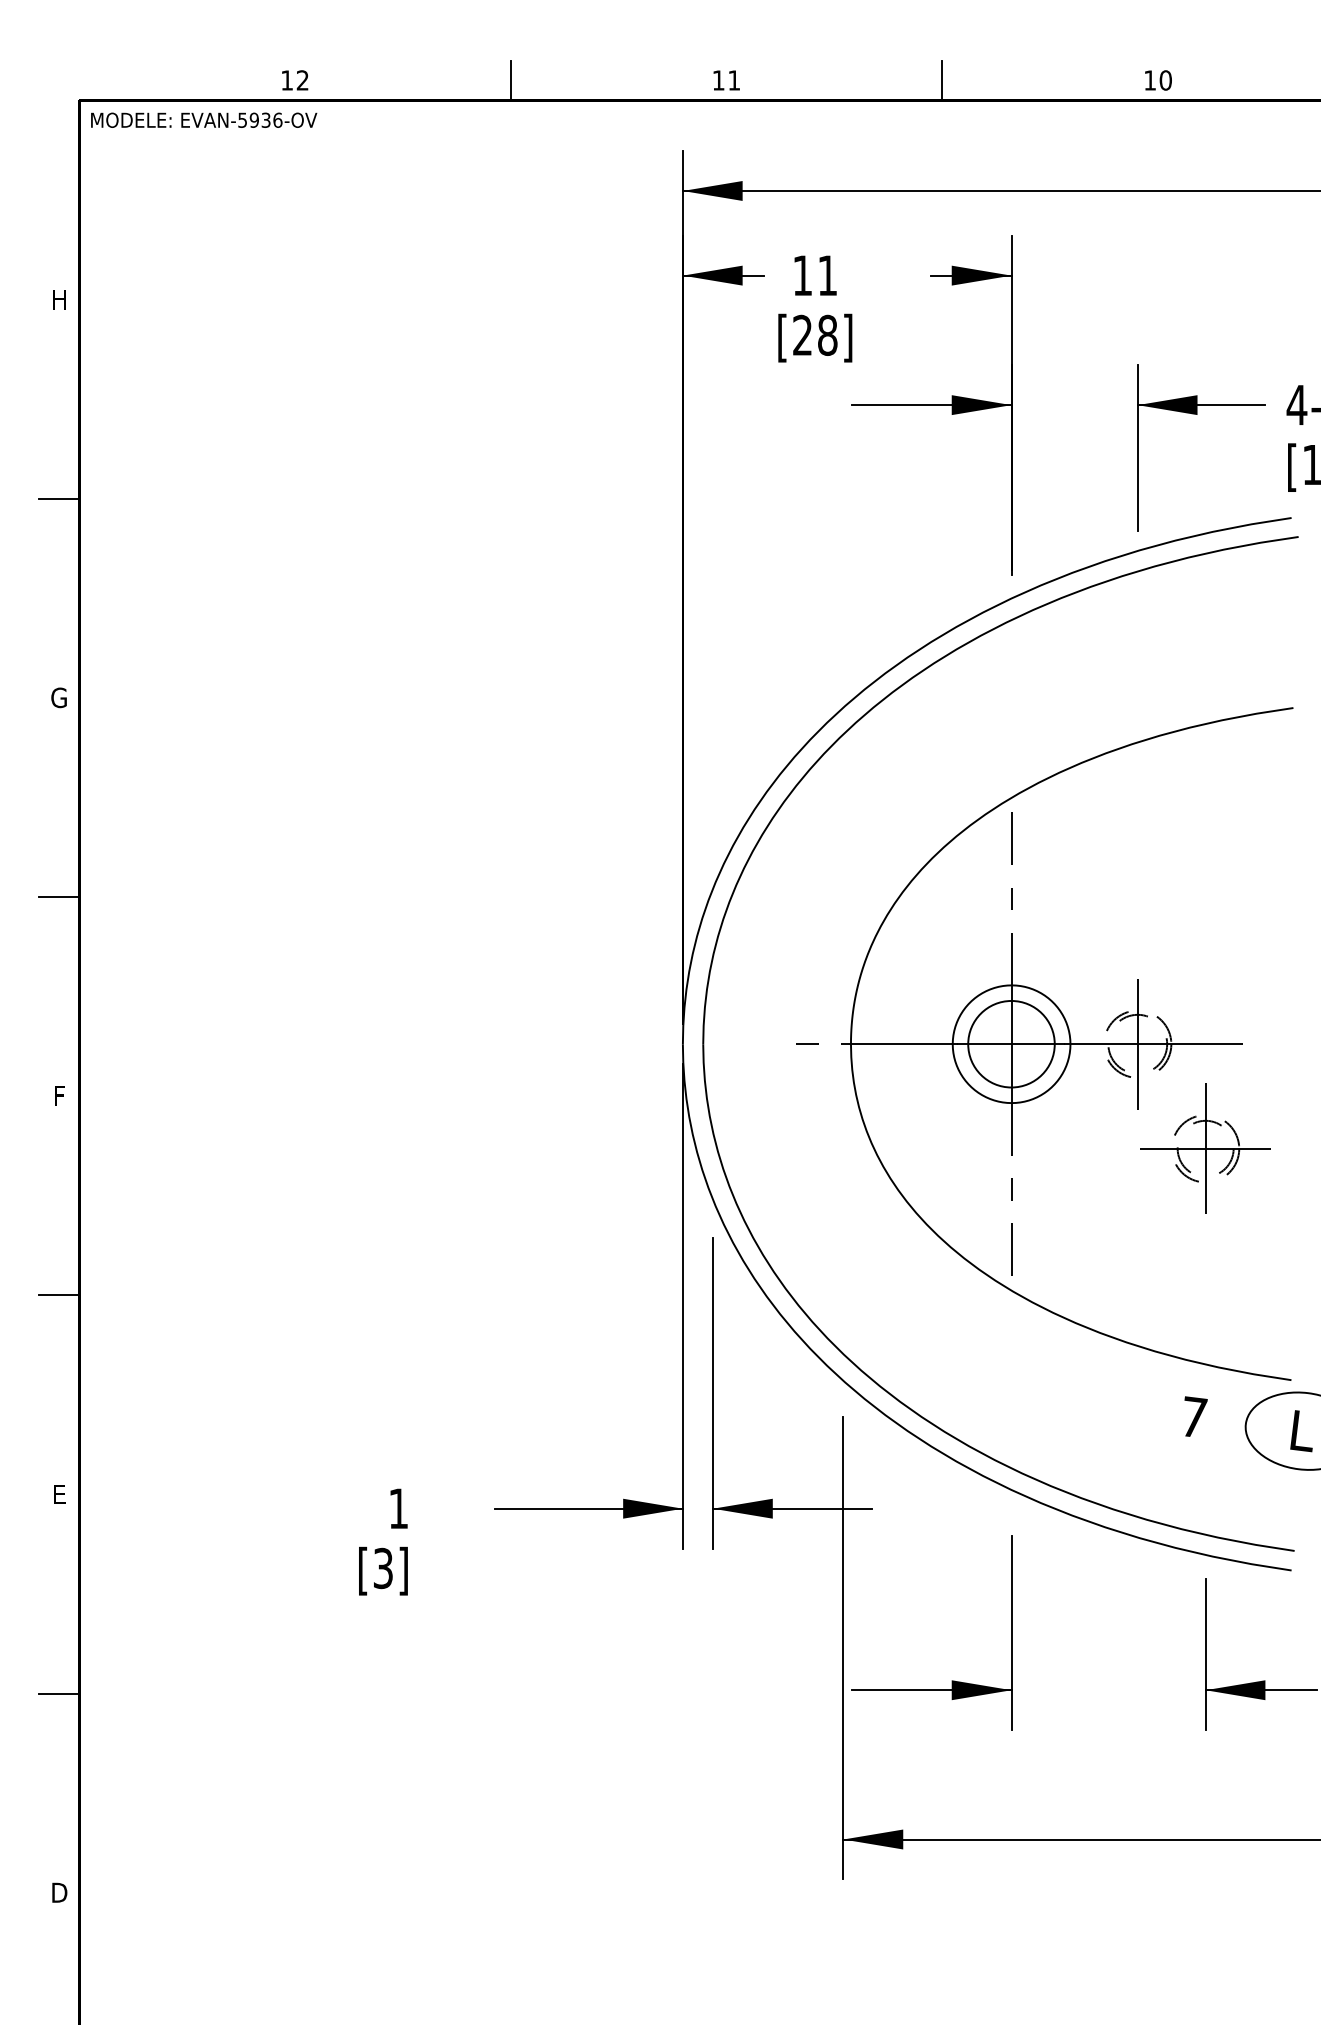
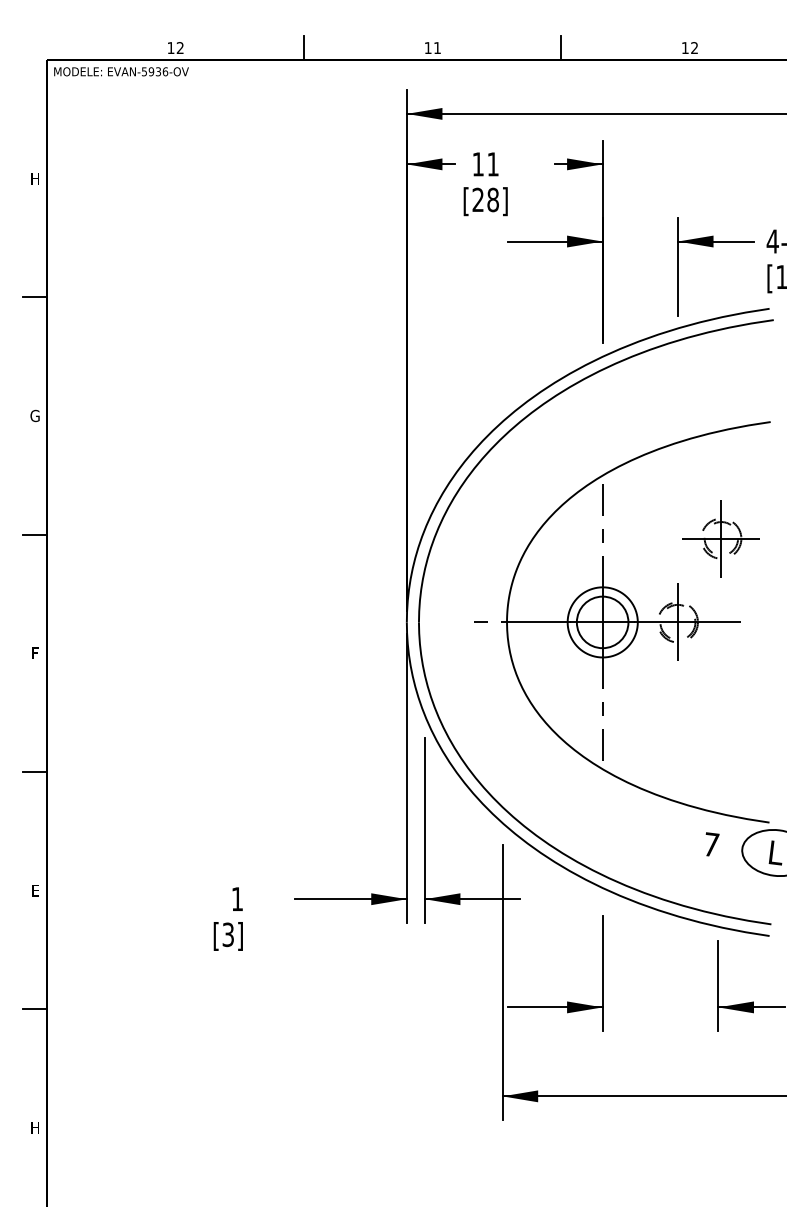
text: (1165, 81) -> (694, 48), 10 -> 12
part: (1204, 1148) -> (720, 538), moved
text: (59, 1891) -> (35, 1127), D -> H

